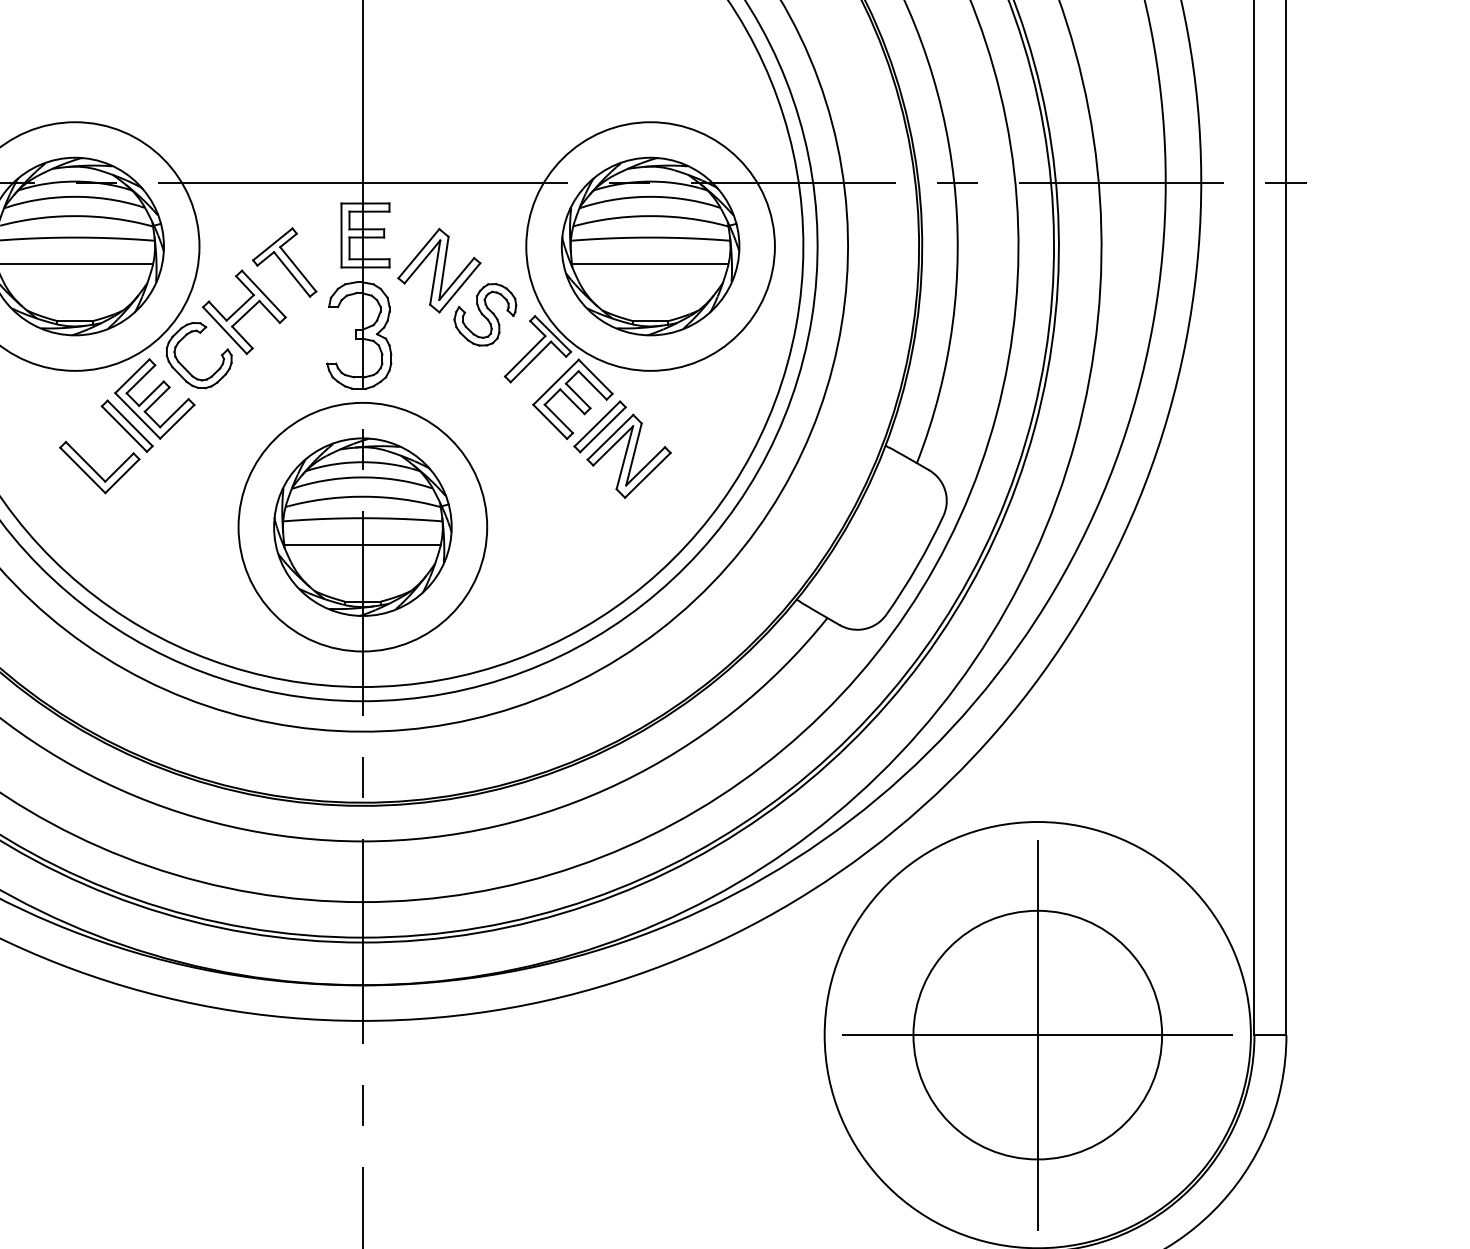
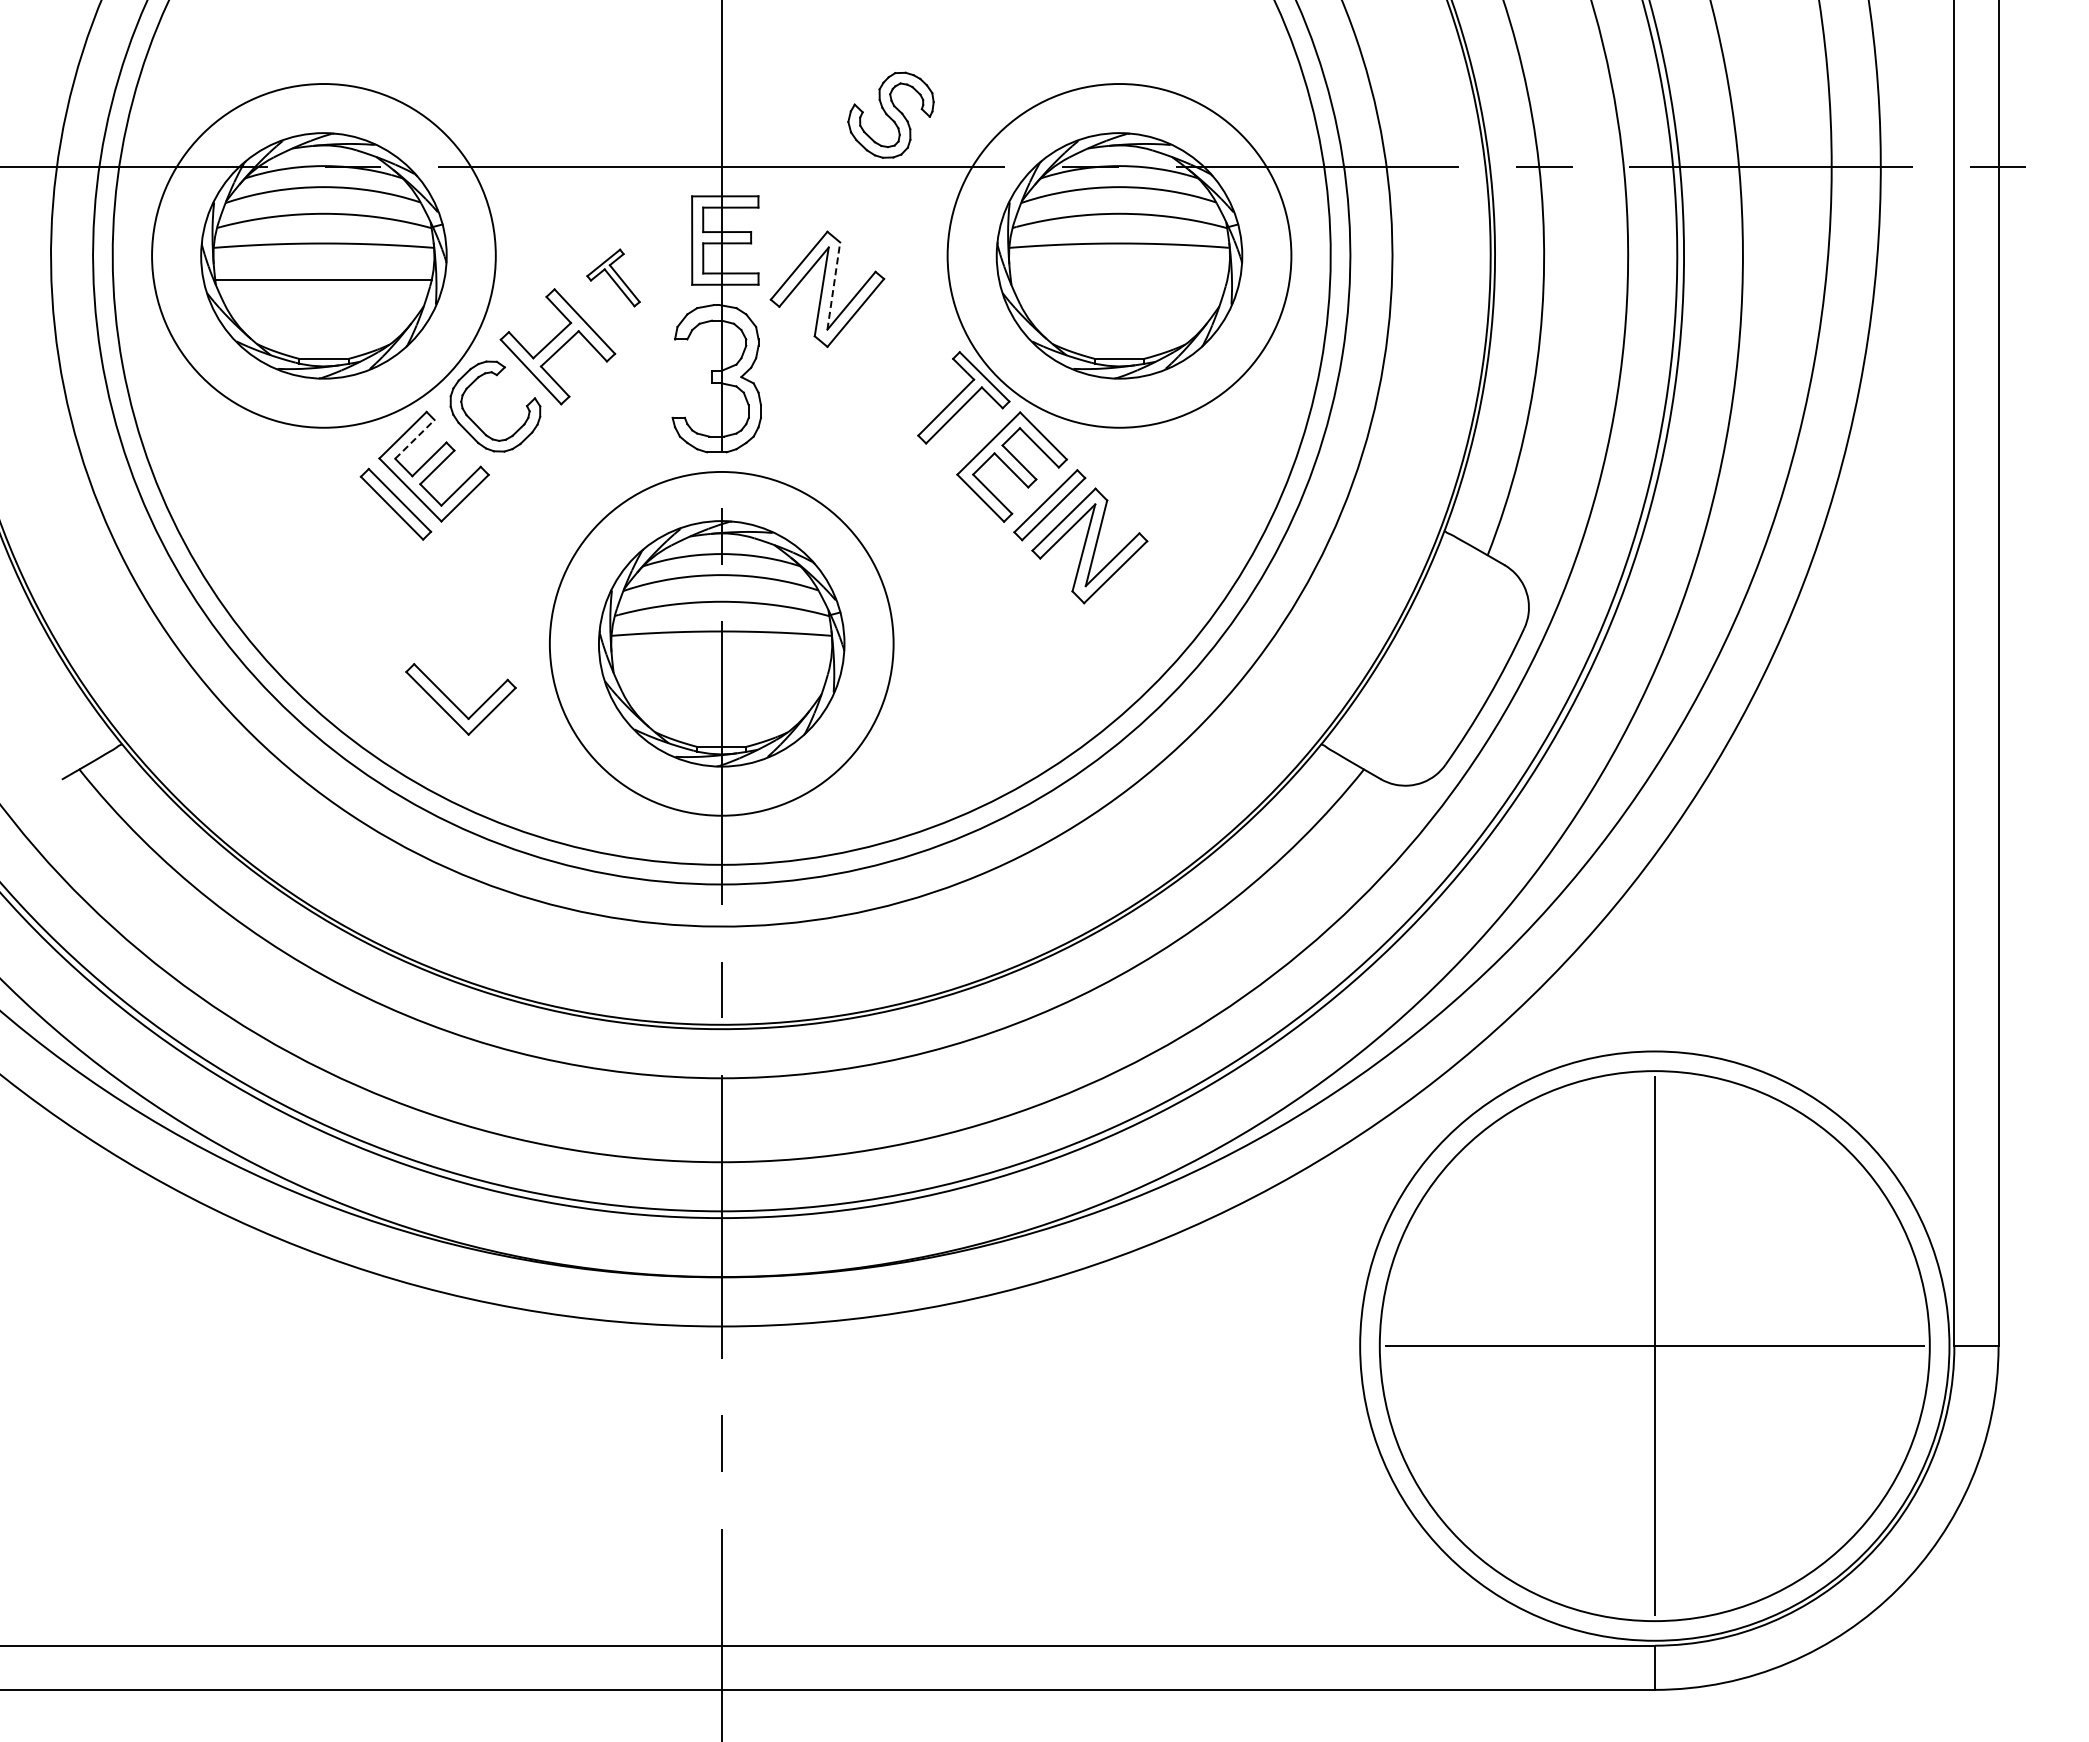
part: (284, 262) -> (613, 277), size x0.6
line: (650, 264) -> (1119, 280), removed
line: (443, 267) -> (833, 285), solid -> dashed
part: (484, 314) -> (890, 114), moved
line: (140, 379) -> (414, 439), solid -> dashed
part: (95, 471) -> (455, 704), moved
line: (362, 545) -> (721, 668), removed
circle: (1037, 1035) -> (1654, 1346), size x1.6

